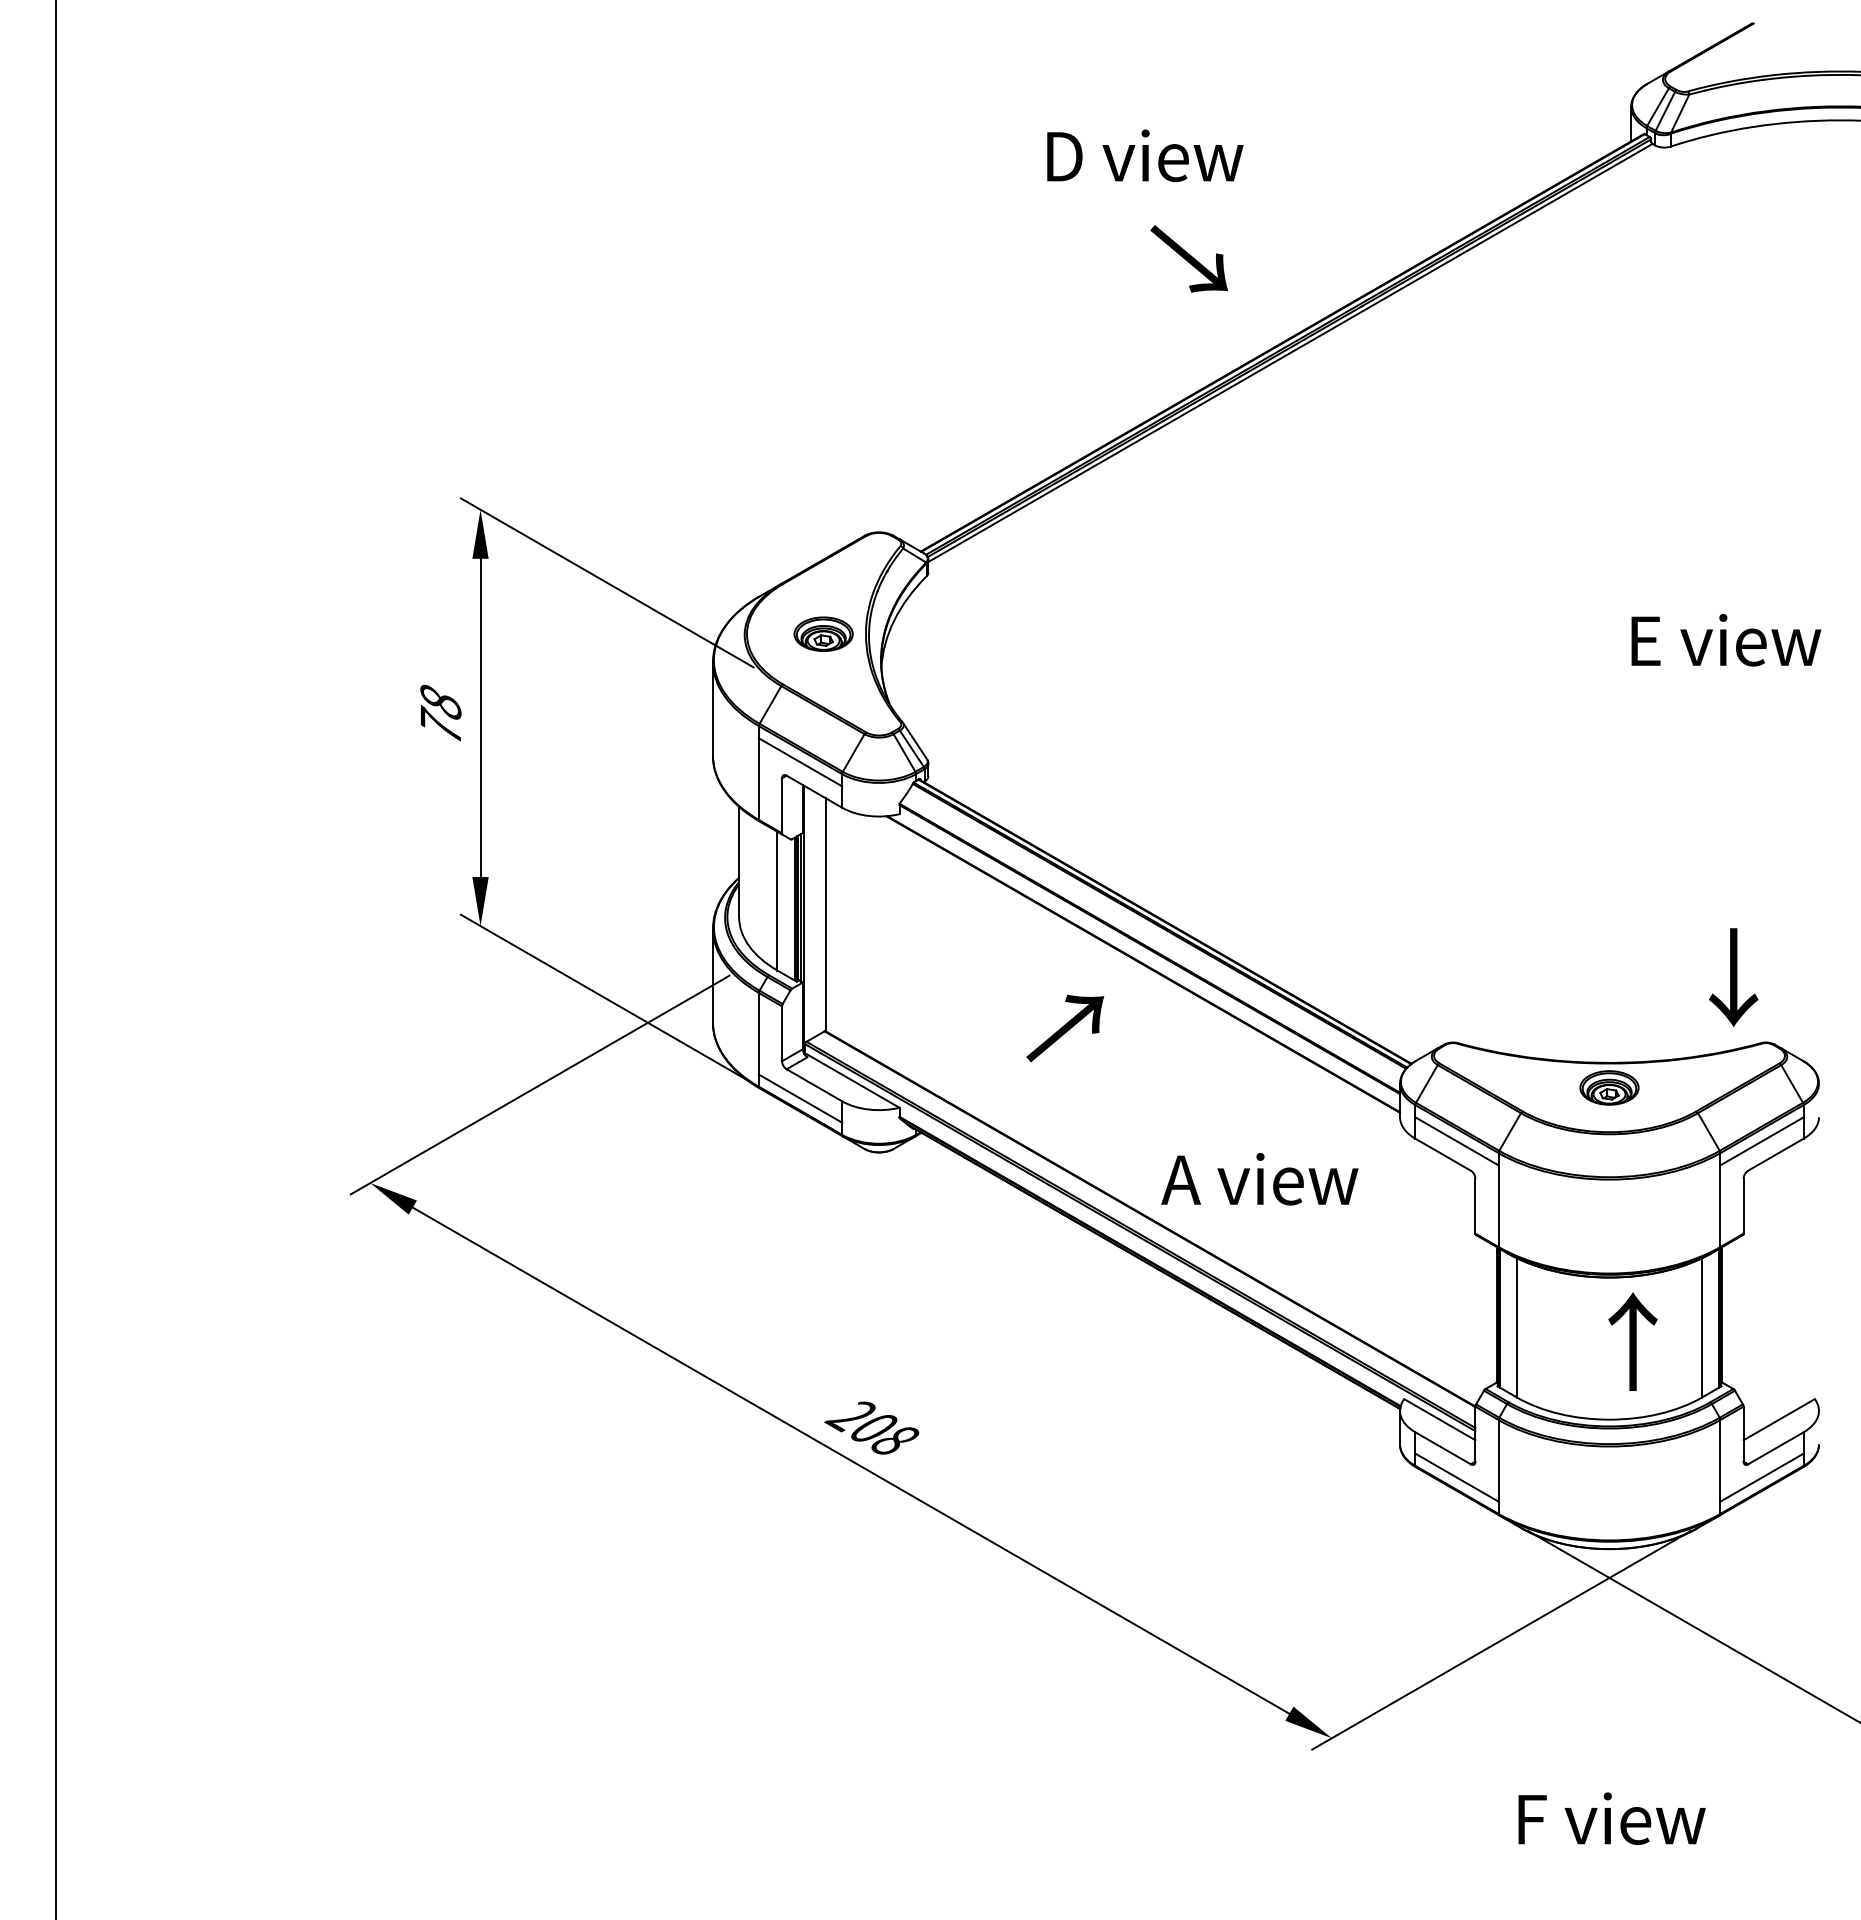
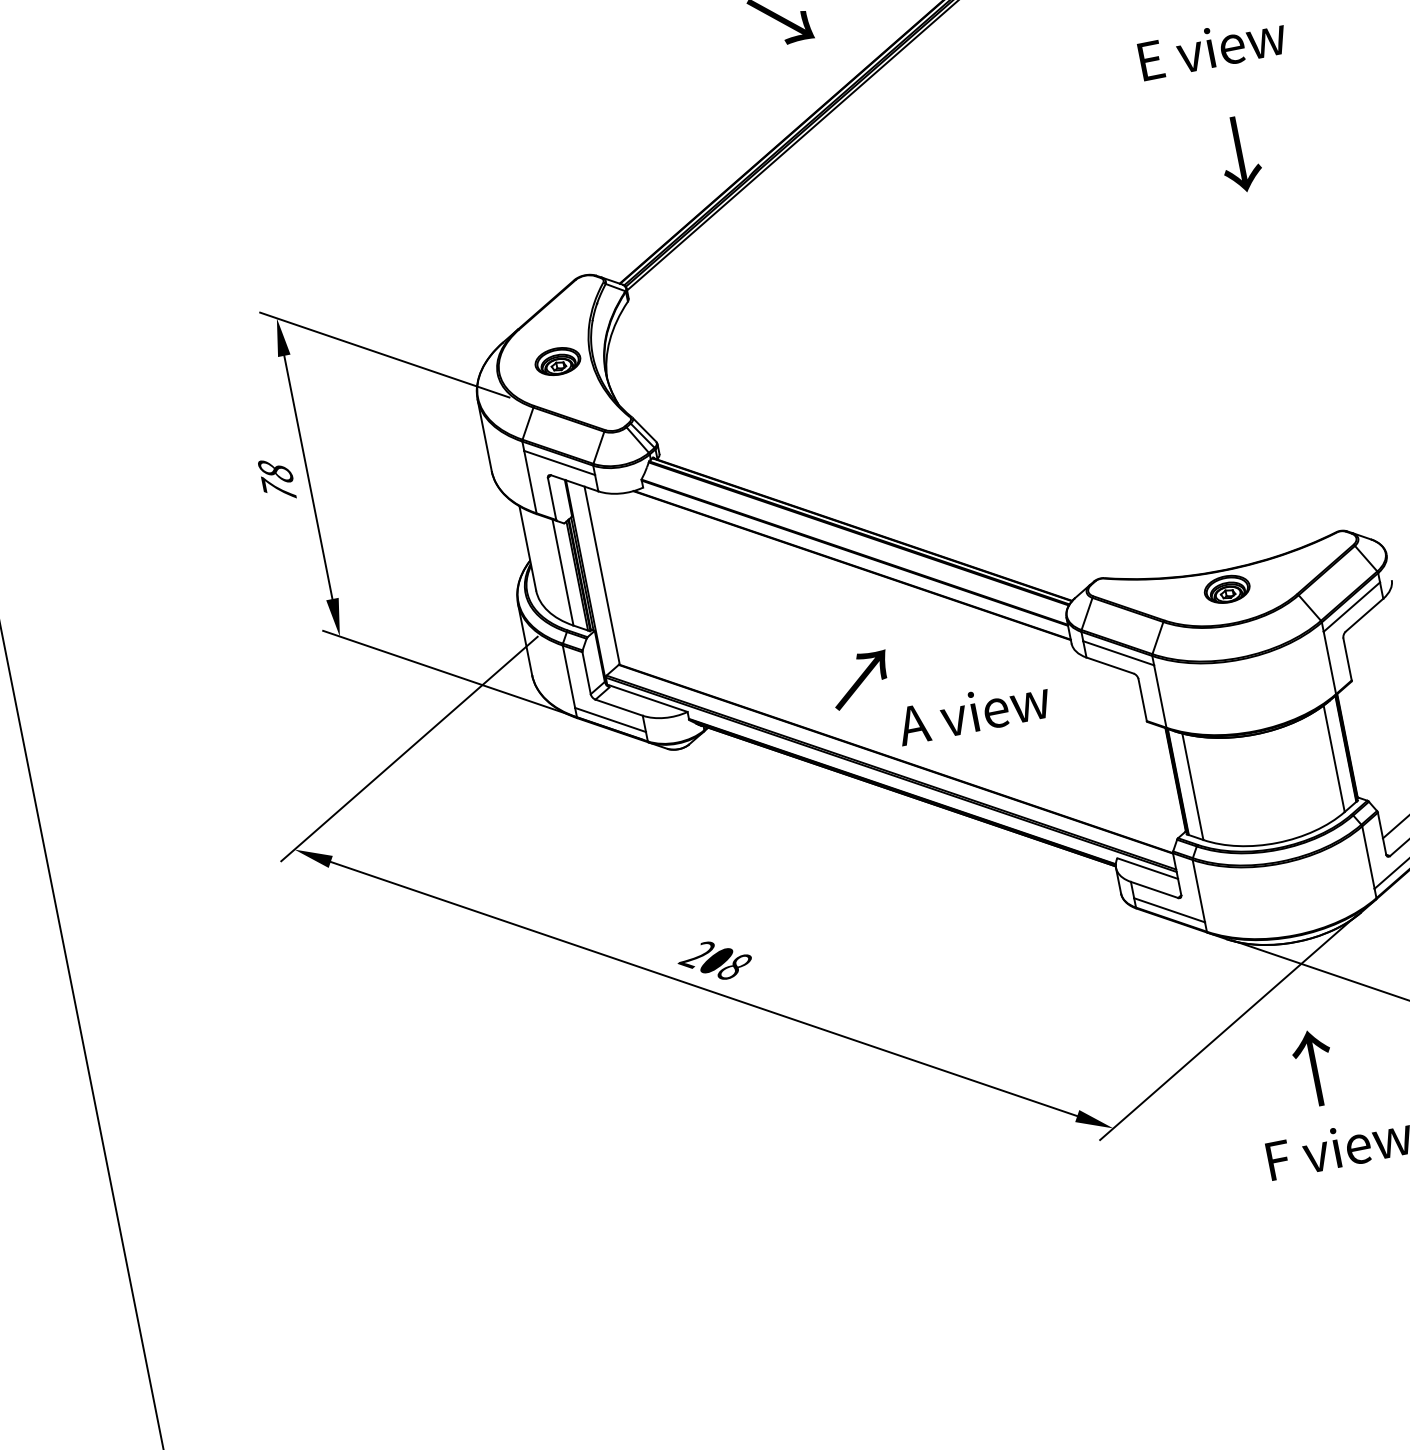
text: (1726, 640) -> (1212, 47), moved
text: (1733, 977) -> (1239, 154), moved
text: (1065, 1028) -> (860, 679), moved
text: (1632, 1341) -> (1314, 1068), moved

